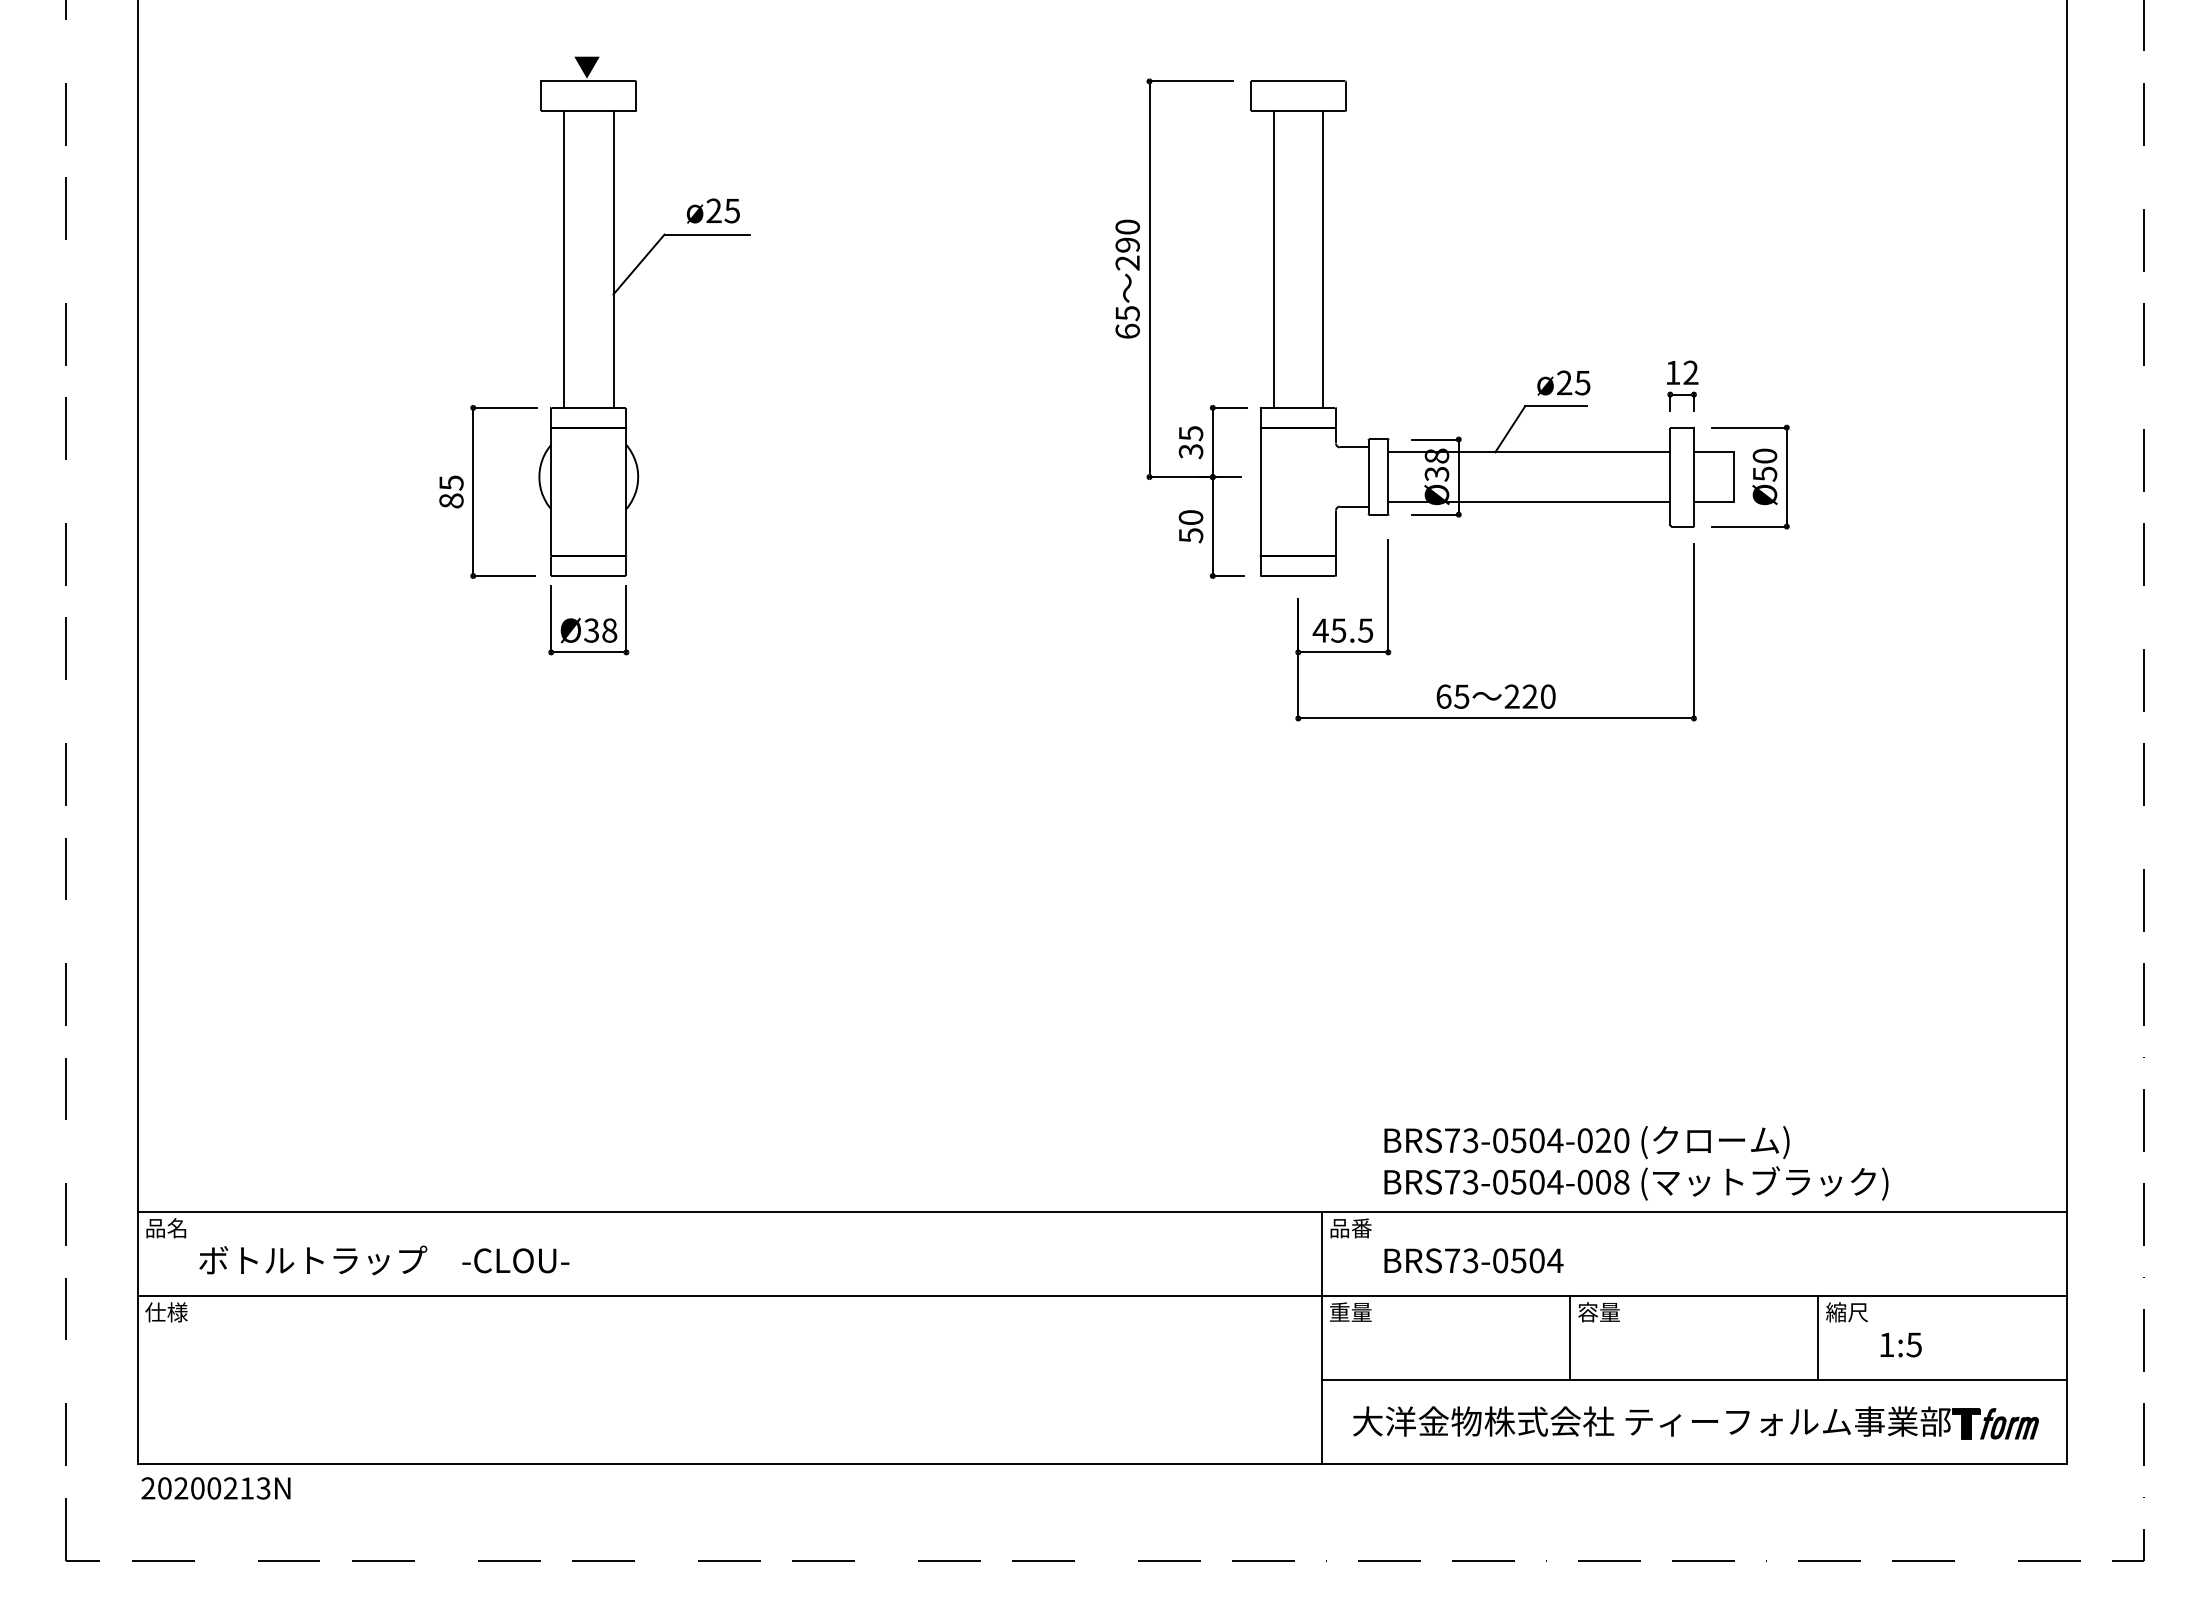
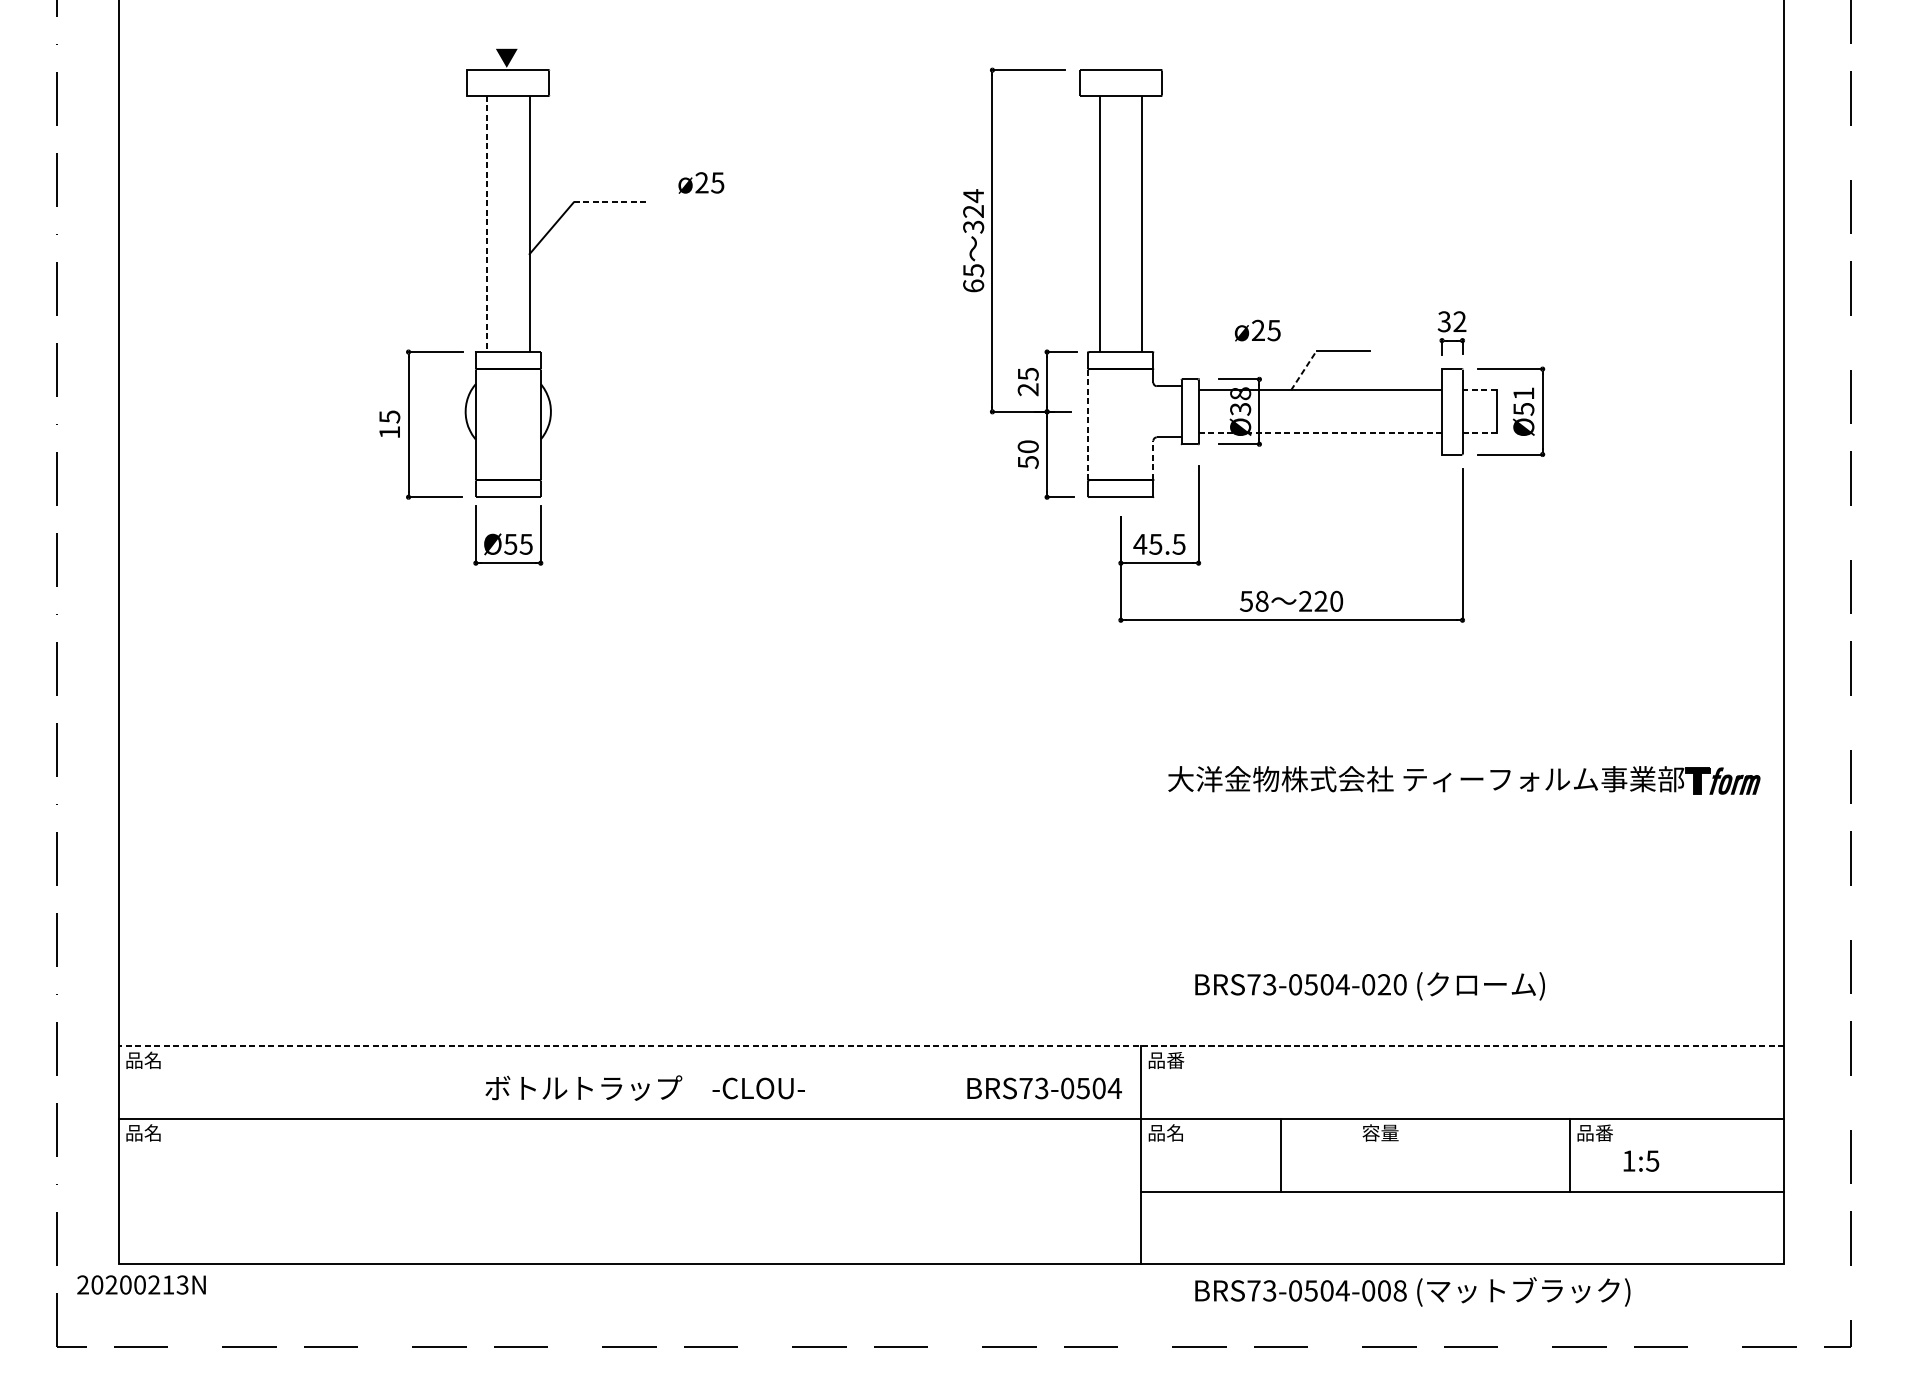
text: (712, 210) -> (700, 182), moved
line: (707, 234) -> (610, 202), solid -> dashed
text: (1127, 244) -> (973, 210), 290 -> 324
line: (564, 259) -> (487, 223), solid -> dashed
text: (1672, 372) -> (1443, 321), 12 -> 32
text: (1563, 382) -> (1257, 330), moved
line: (1510, 429) -> (1304, 370), solid -> dashed
text: (1191, 451) -> (1028, 389), 35 -> 25
line: (1713, 452) -> (1479, 390), solid -> dashed
text: (1764, 455) -> (1523, 393), Ø50 -> Ø51
line: (1260, 491) -> (1088, 424), solid -> dashed
text: (451, 500) -> (389, 432), 85 -> 15
line: (1529, 501) -> (1320, 432), solid -> dashed
line: (1713, 501) -> (1479, 432), solid -> dashed
line: (1335, 533) -> (1153, 460), solid -> dashed
text: (600, 630) -> (518, 544), Ø38 -> Ø55
text: (1452, 696) -> (1254, 601), 65 -> 58
text: (1636, 1183) -> (1412, 1291), moved
line: (1102, 1212) -> (951, 1046), solid -> dashed
text: (384, 1260) -> (645, 1088), moved
text: (1473, 1260) -> (1044, 1088), moved
text: (166, 1312) -> (143, 1133), 仕様 -> 品名
text: (1350, 1312) -> (1165, 1133), 重量 -> 品名
text: (1847, 1312) -> (1595, 1133), 縮尺 -> 品番
line: (1570, 1338) -> (1281, 1155), moved
part: (1695, 1422) -> (1463, 779), moved
text: (215, 1488) -> (141, 1285), moved

